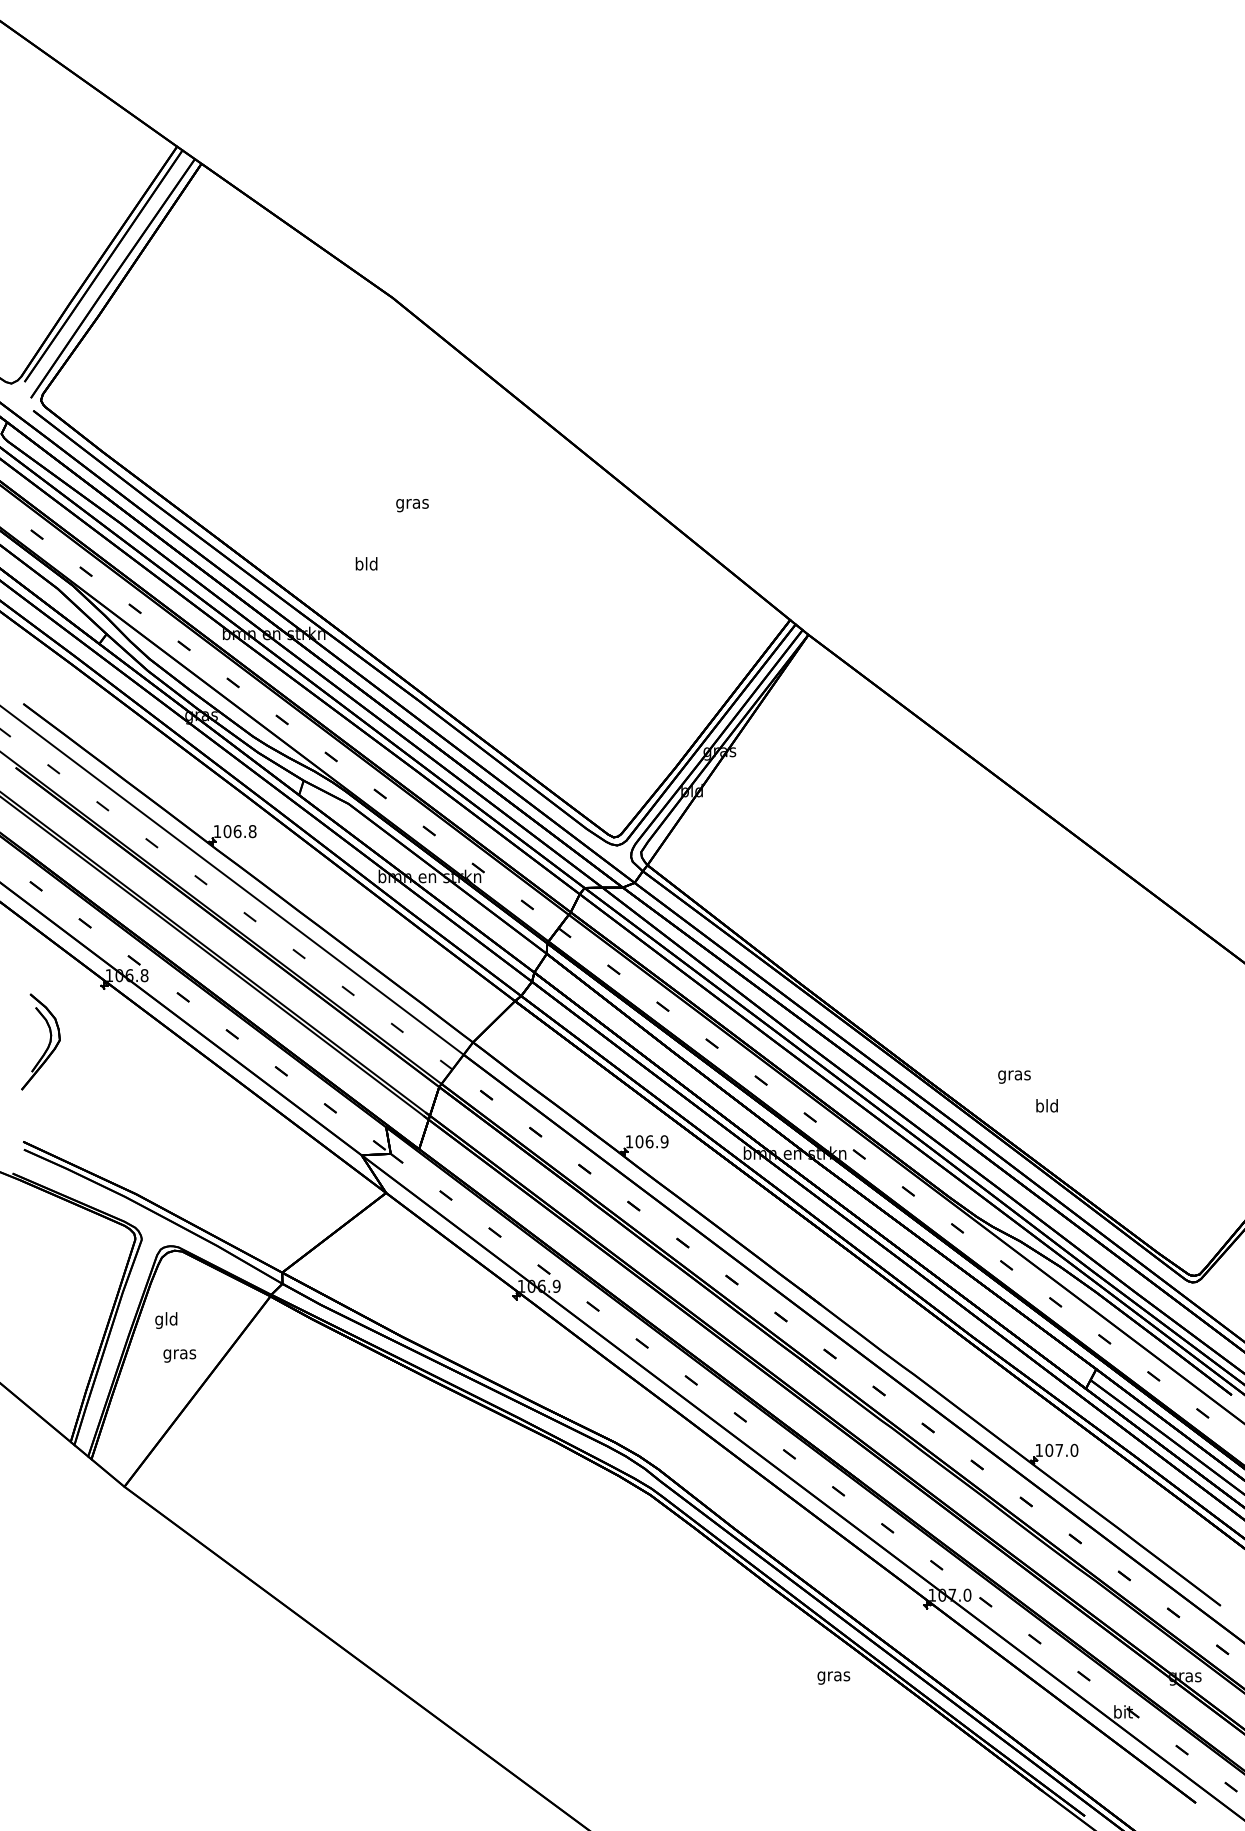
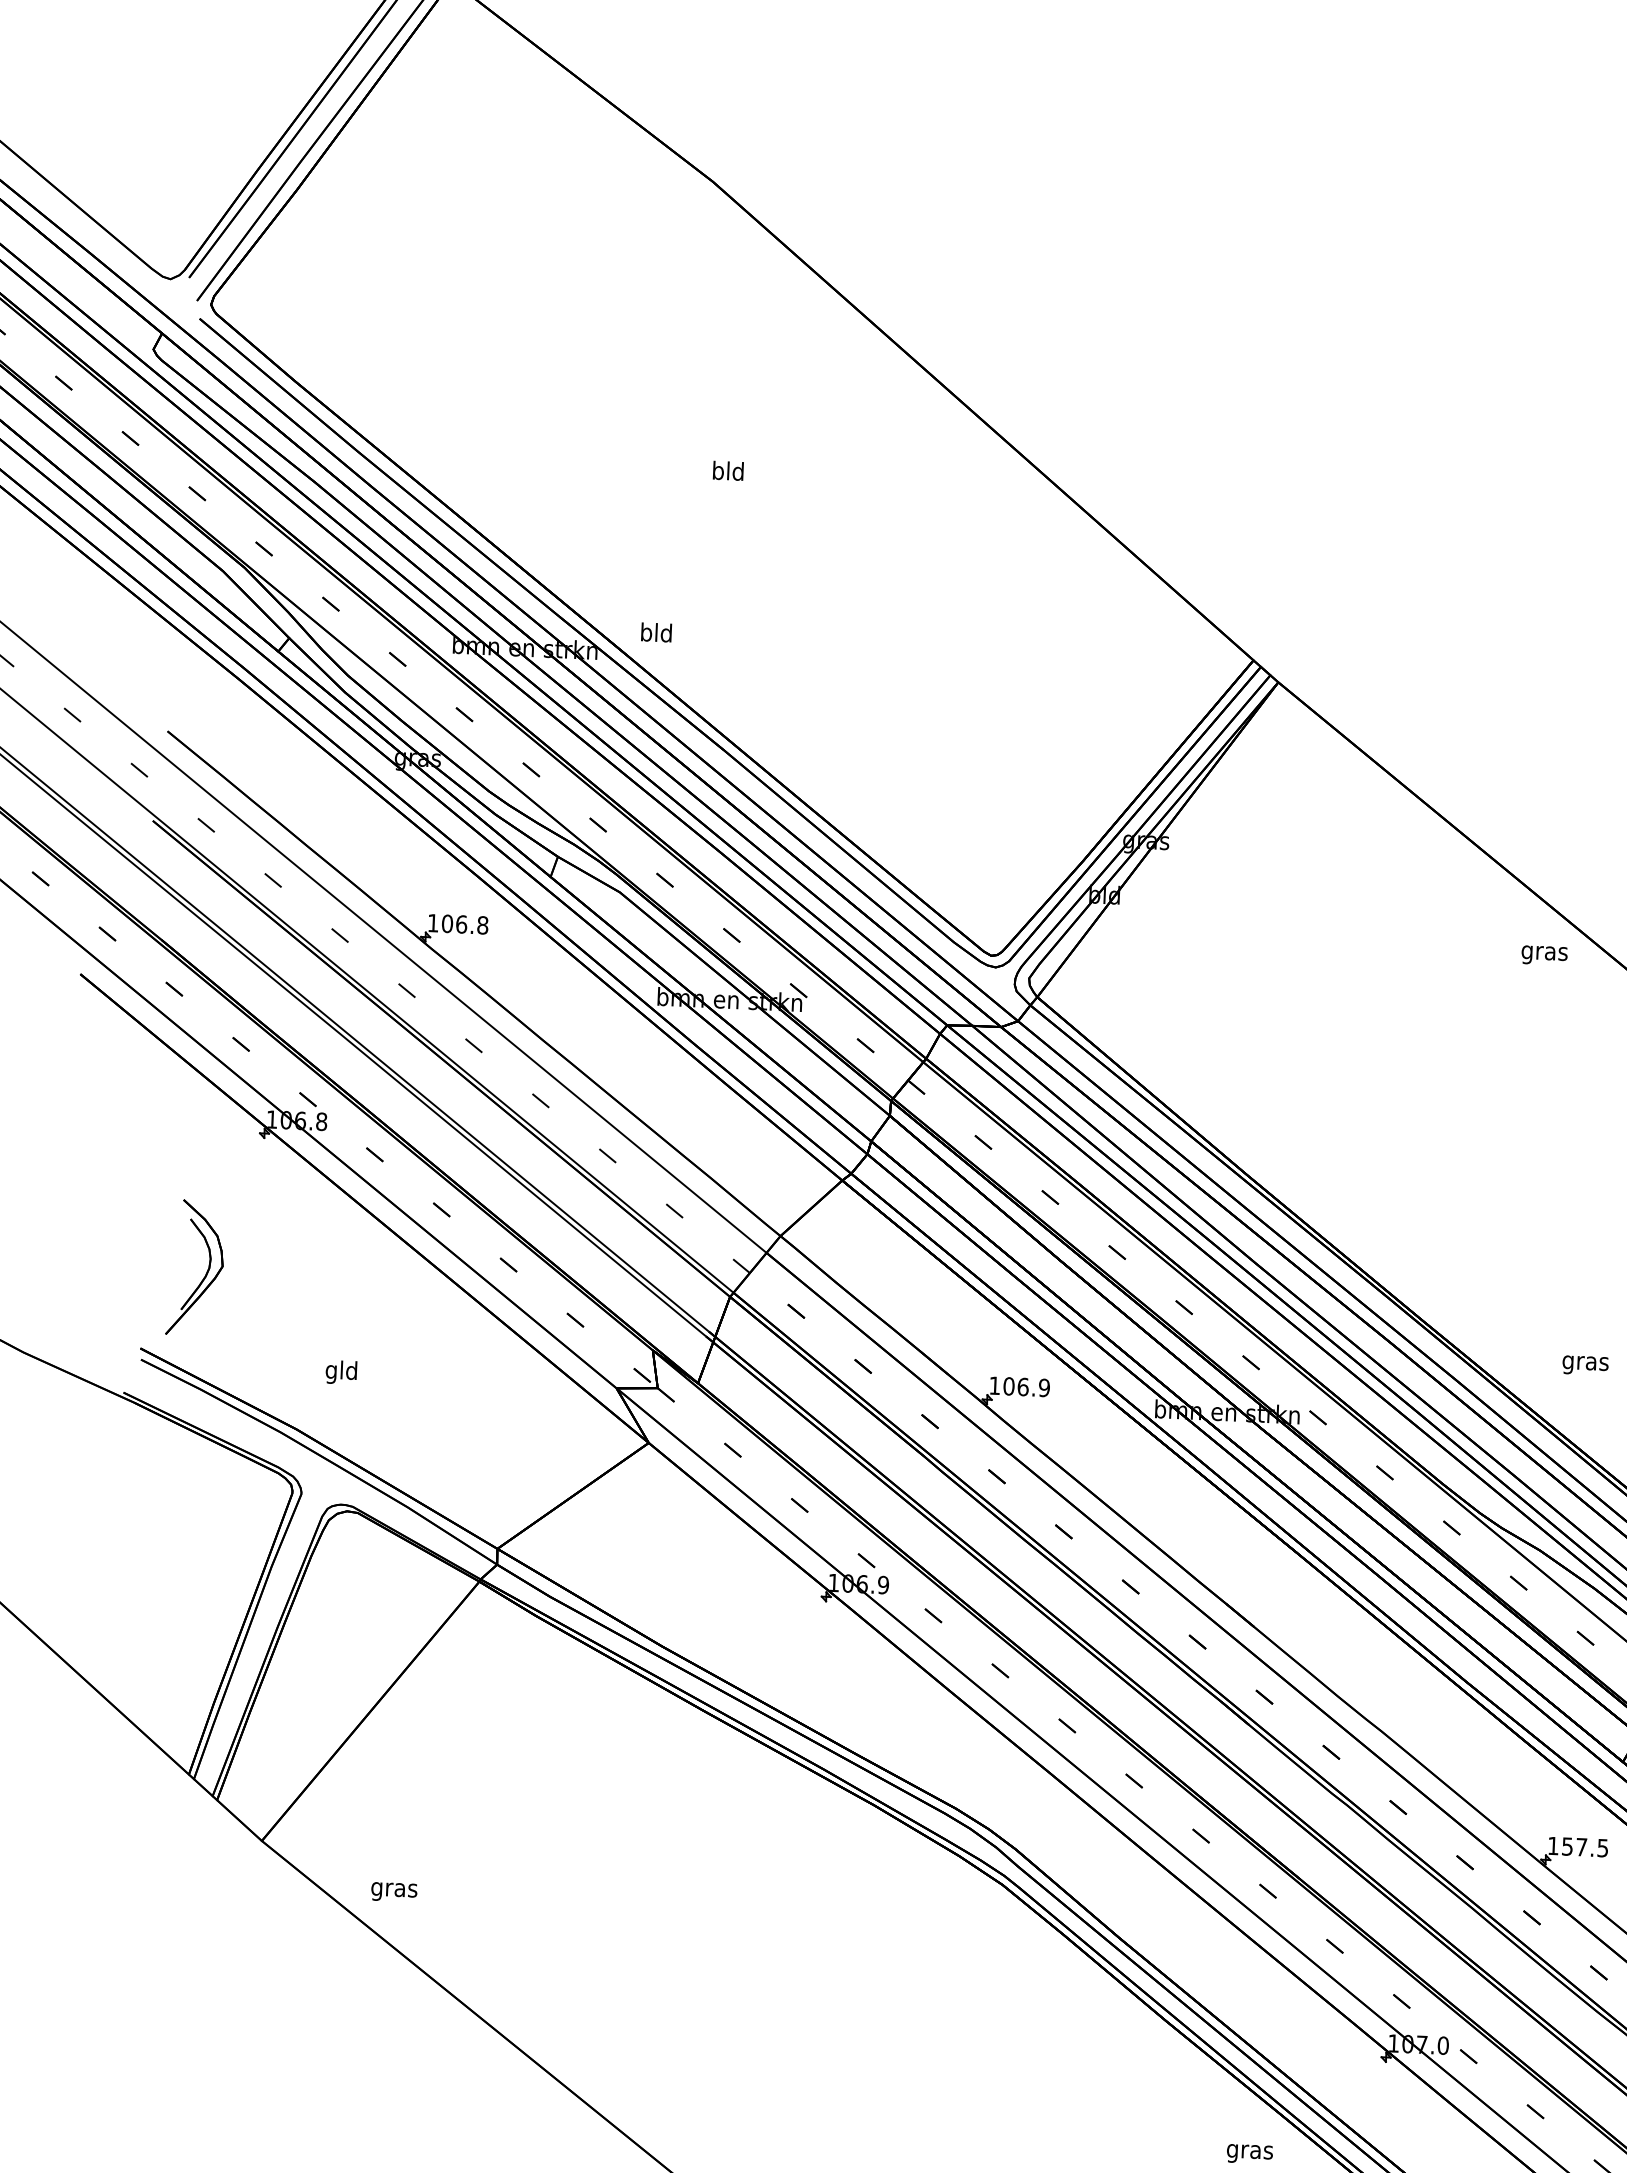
text: (412, 503) -> (728, 472), gras -> bld
text: (366, 563) -> (656, 632), moved
part: (48, 1043) -> (206, 1270), moved
text: (1014, 1076) -> (1544, 954), moved
text: (1046, 1107) -> (1584, 1363), bld -> gras
text: (166, 1320) -> (341, 1372), moved
text: (179, 1355) -> (393, 1891), moved
text: (1061, 1449) -> (1584, 1846), 107.0 -> 157.5

